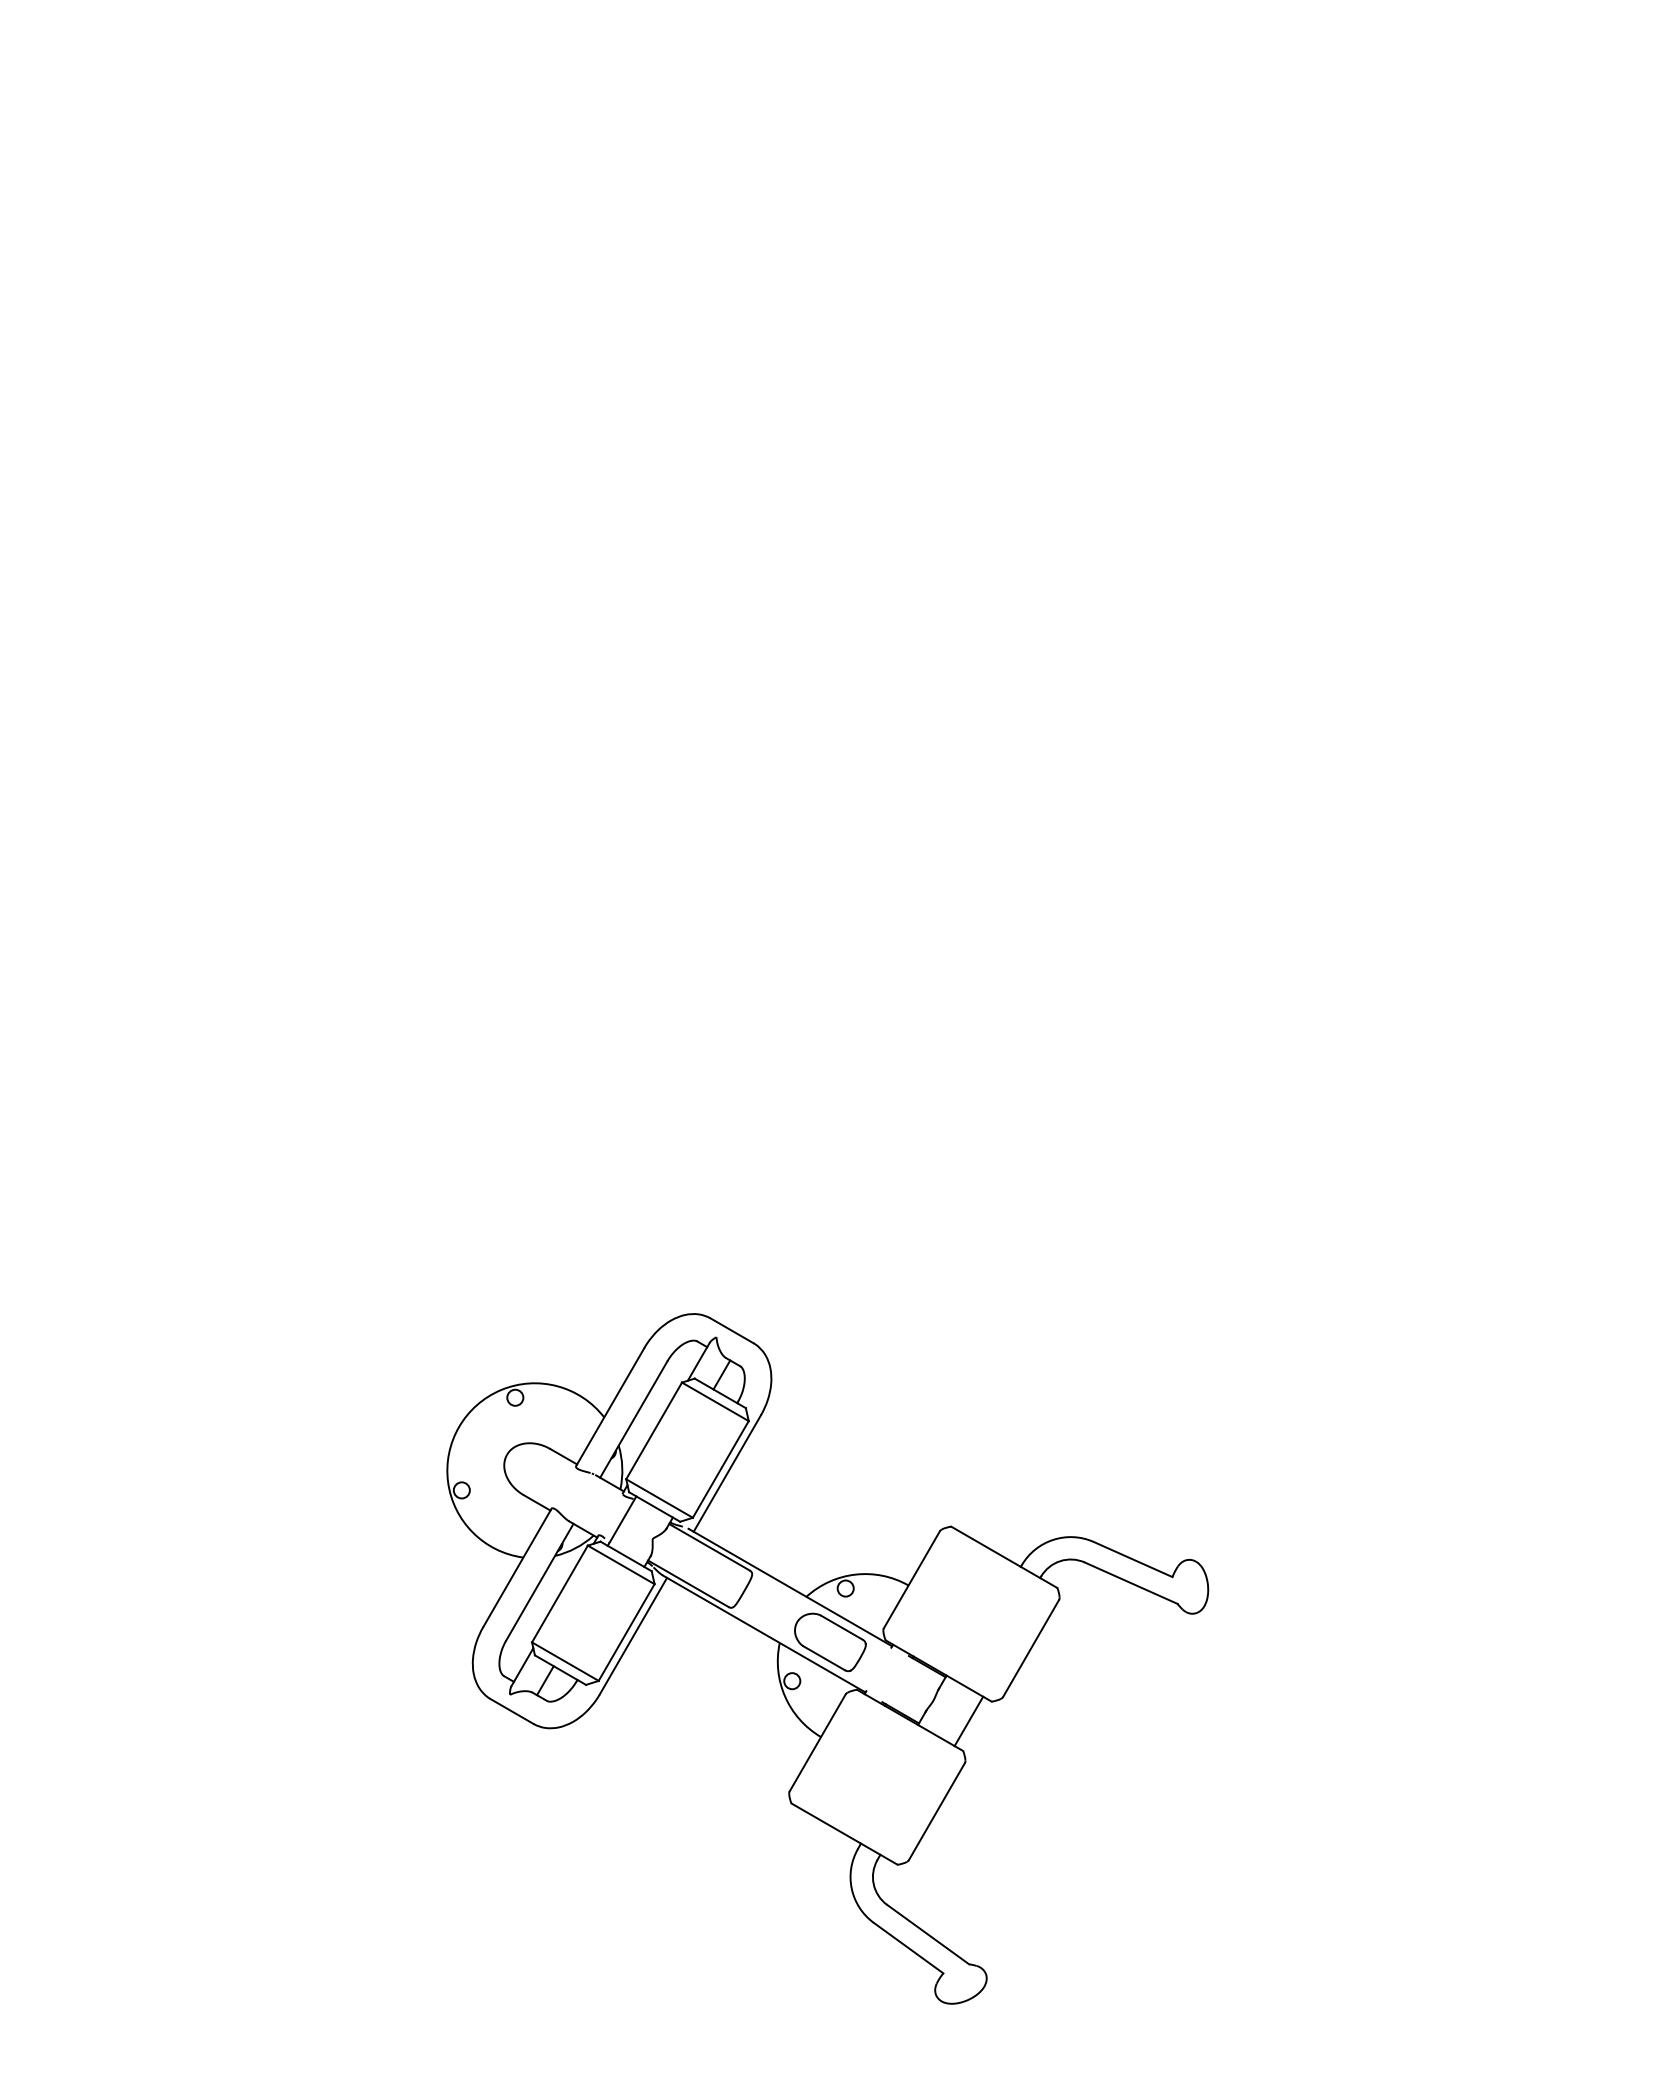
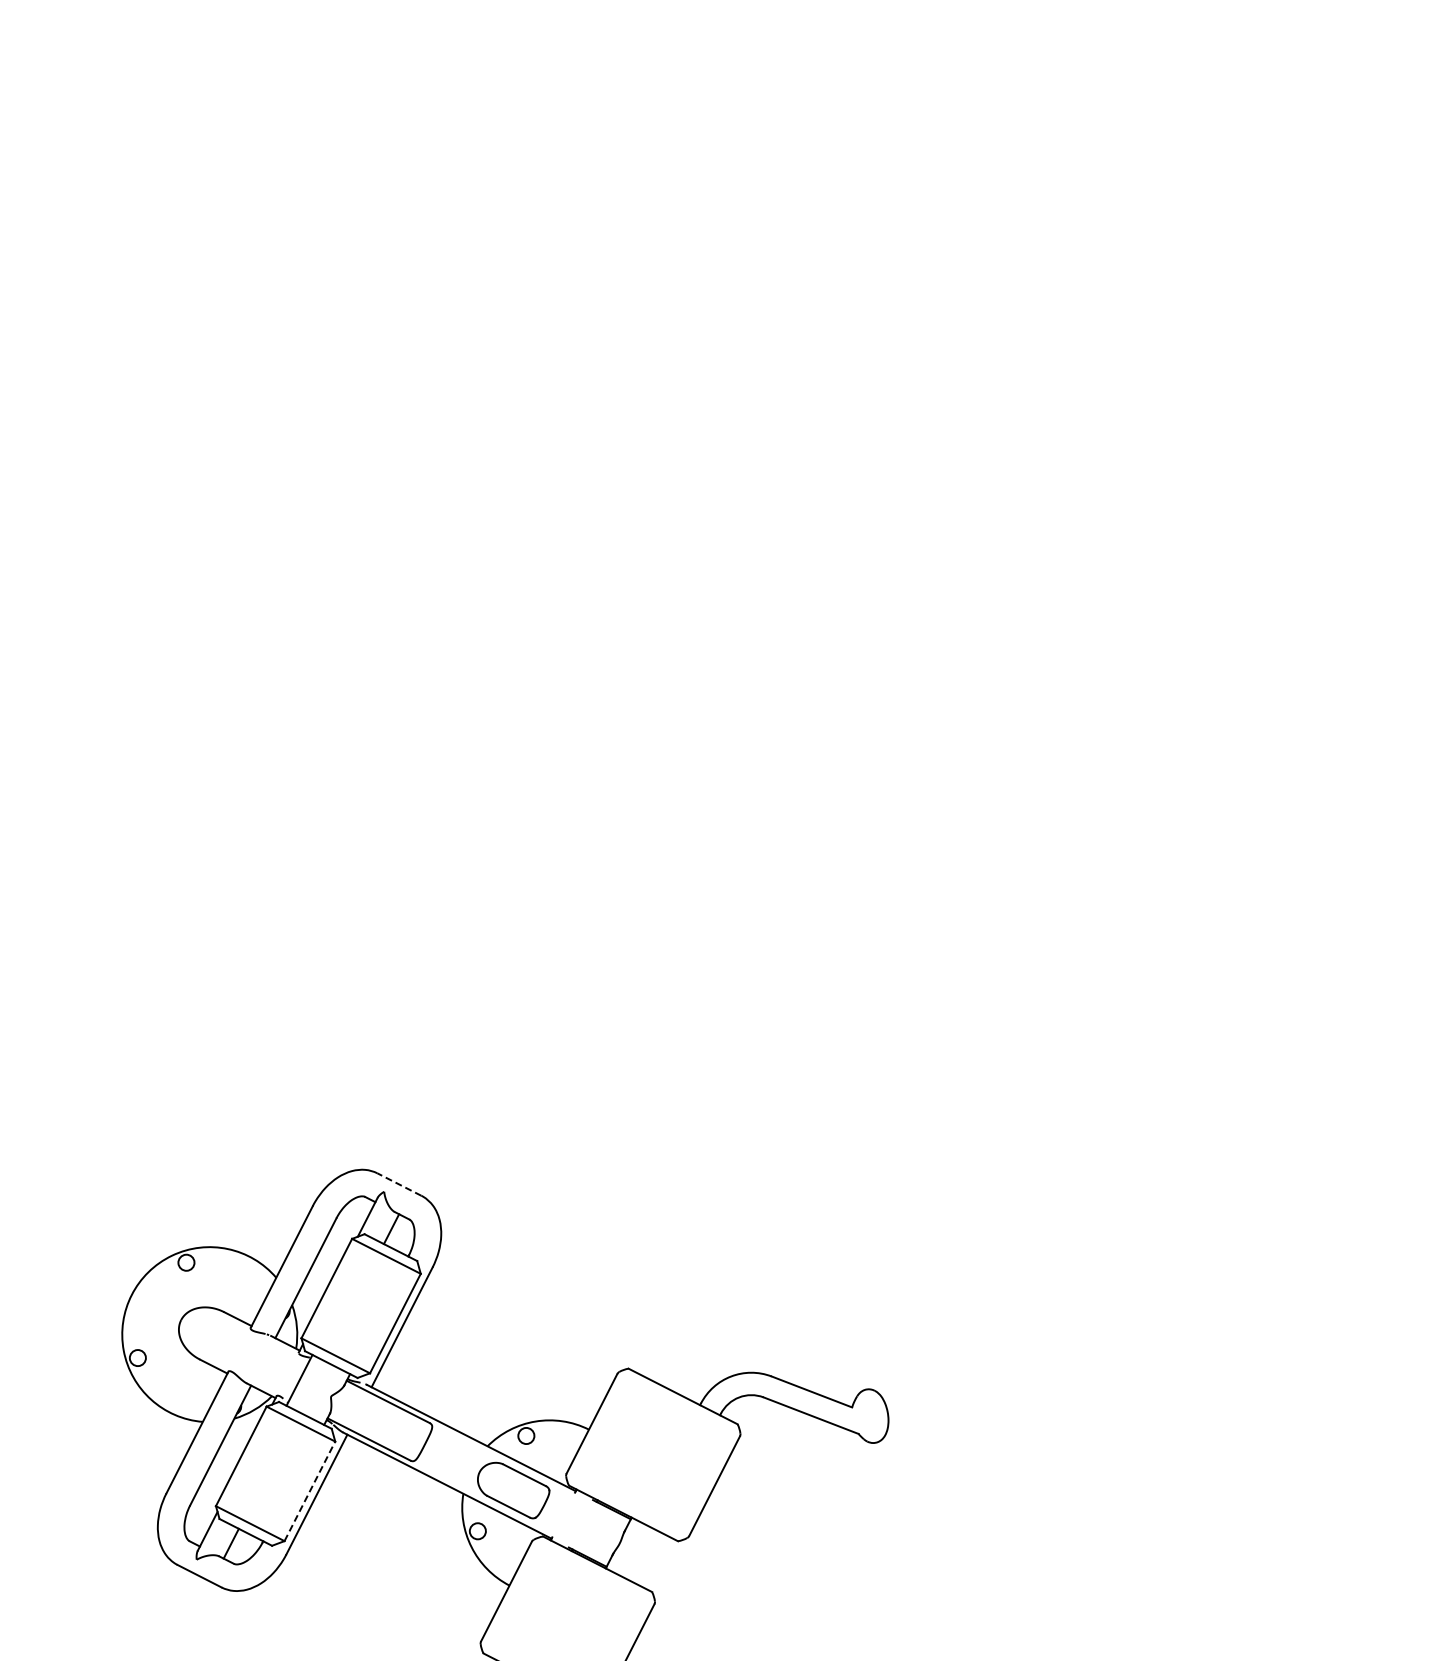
line: (732, 1330) -> (399, 1184), solid -> dashed
line: (626, 1632) -> (309, 1491), solid -> dashed
line: (968, 1721) -> (655, 1562), removed

